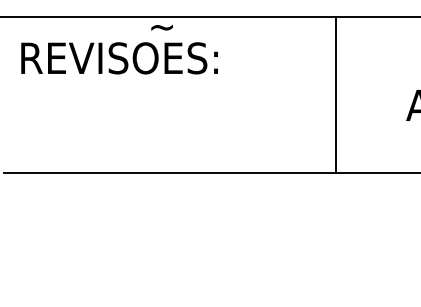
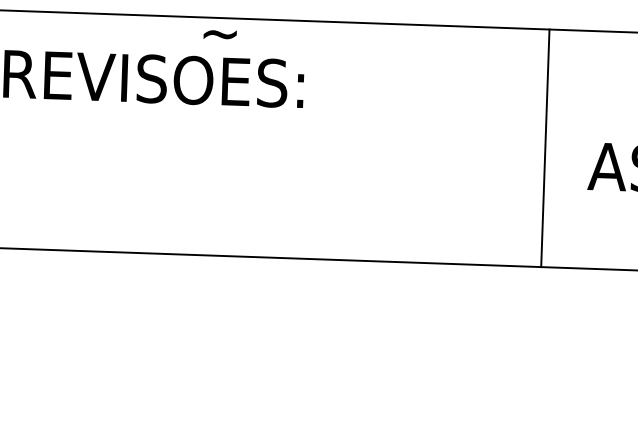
line: (335, 94) -> (544, 147), moved

